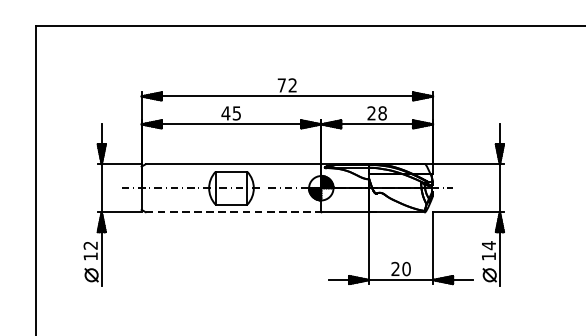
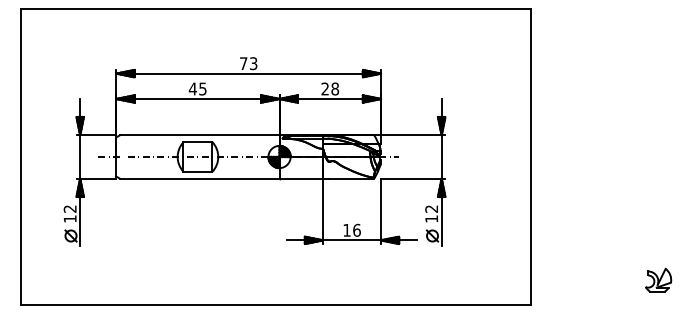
text: (292, 85) -> (253, 63), 72 -> 73
line: (233, 211) -> (199, 178), dashed -> solid
text: (488, 246) -> (431, 209), 14 -> 12
text: (400, 268) -> (351, 229), 20 -> 16

